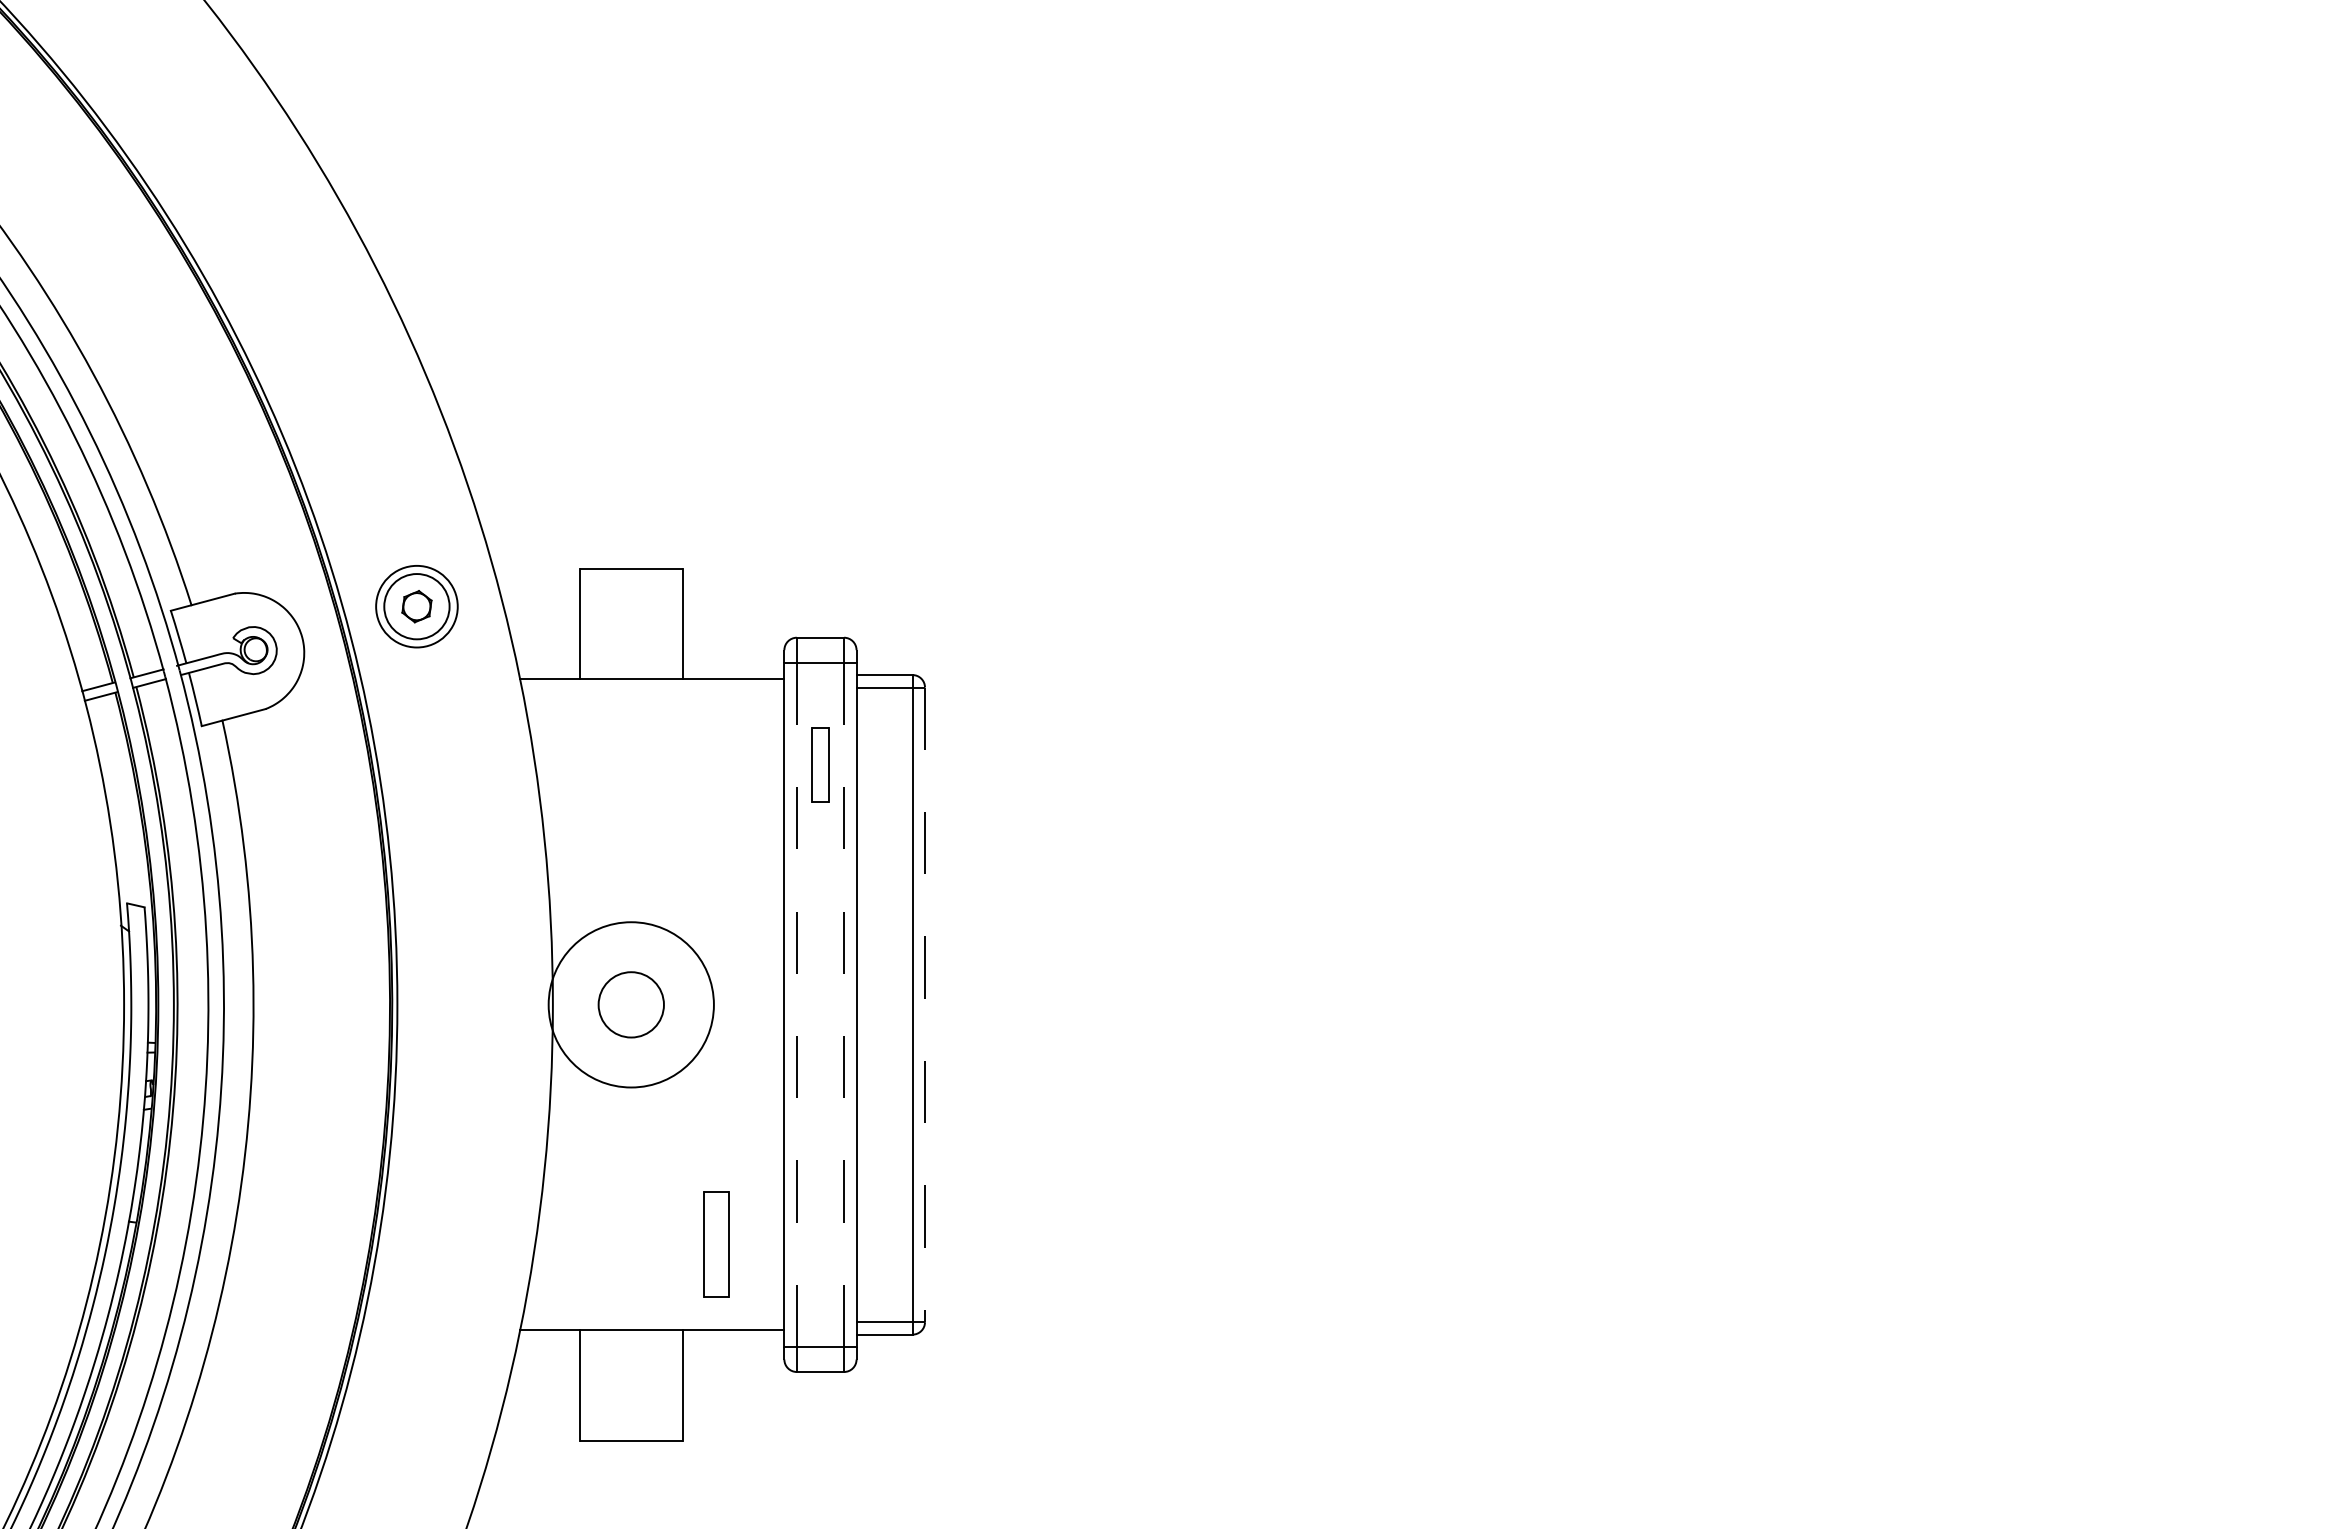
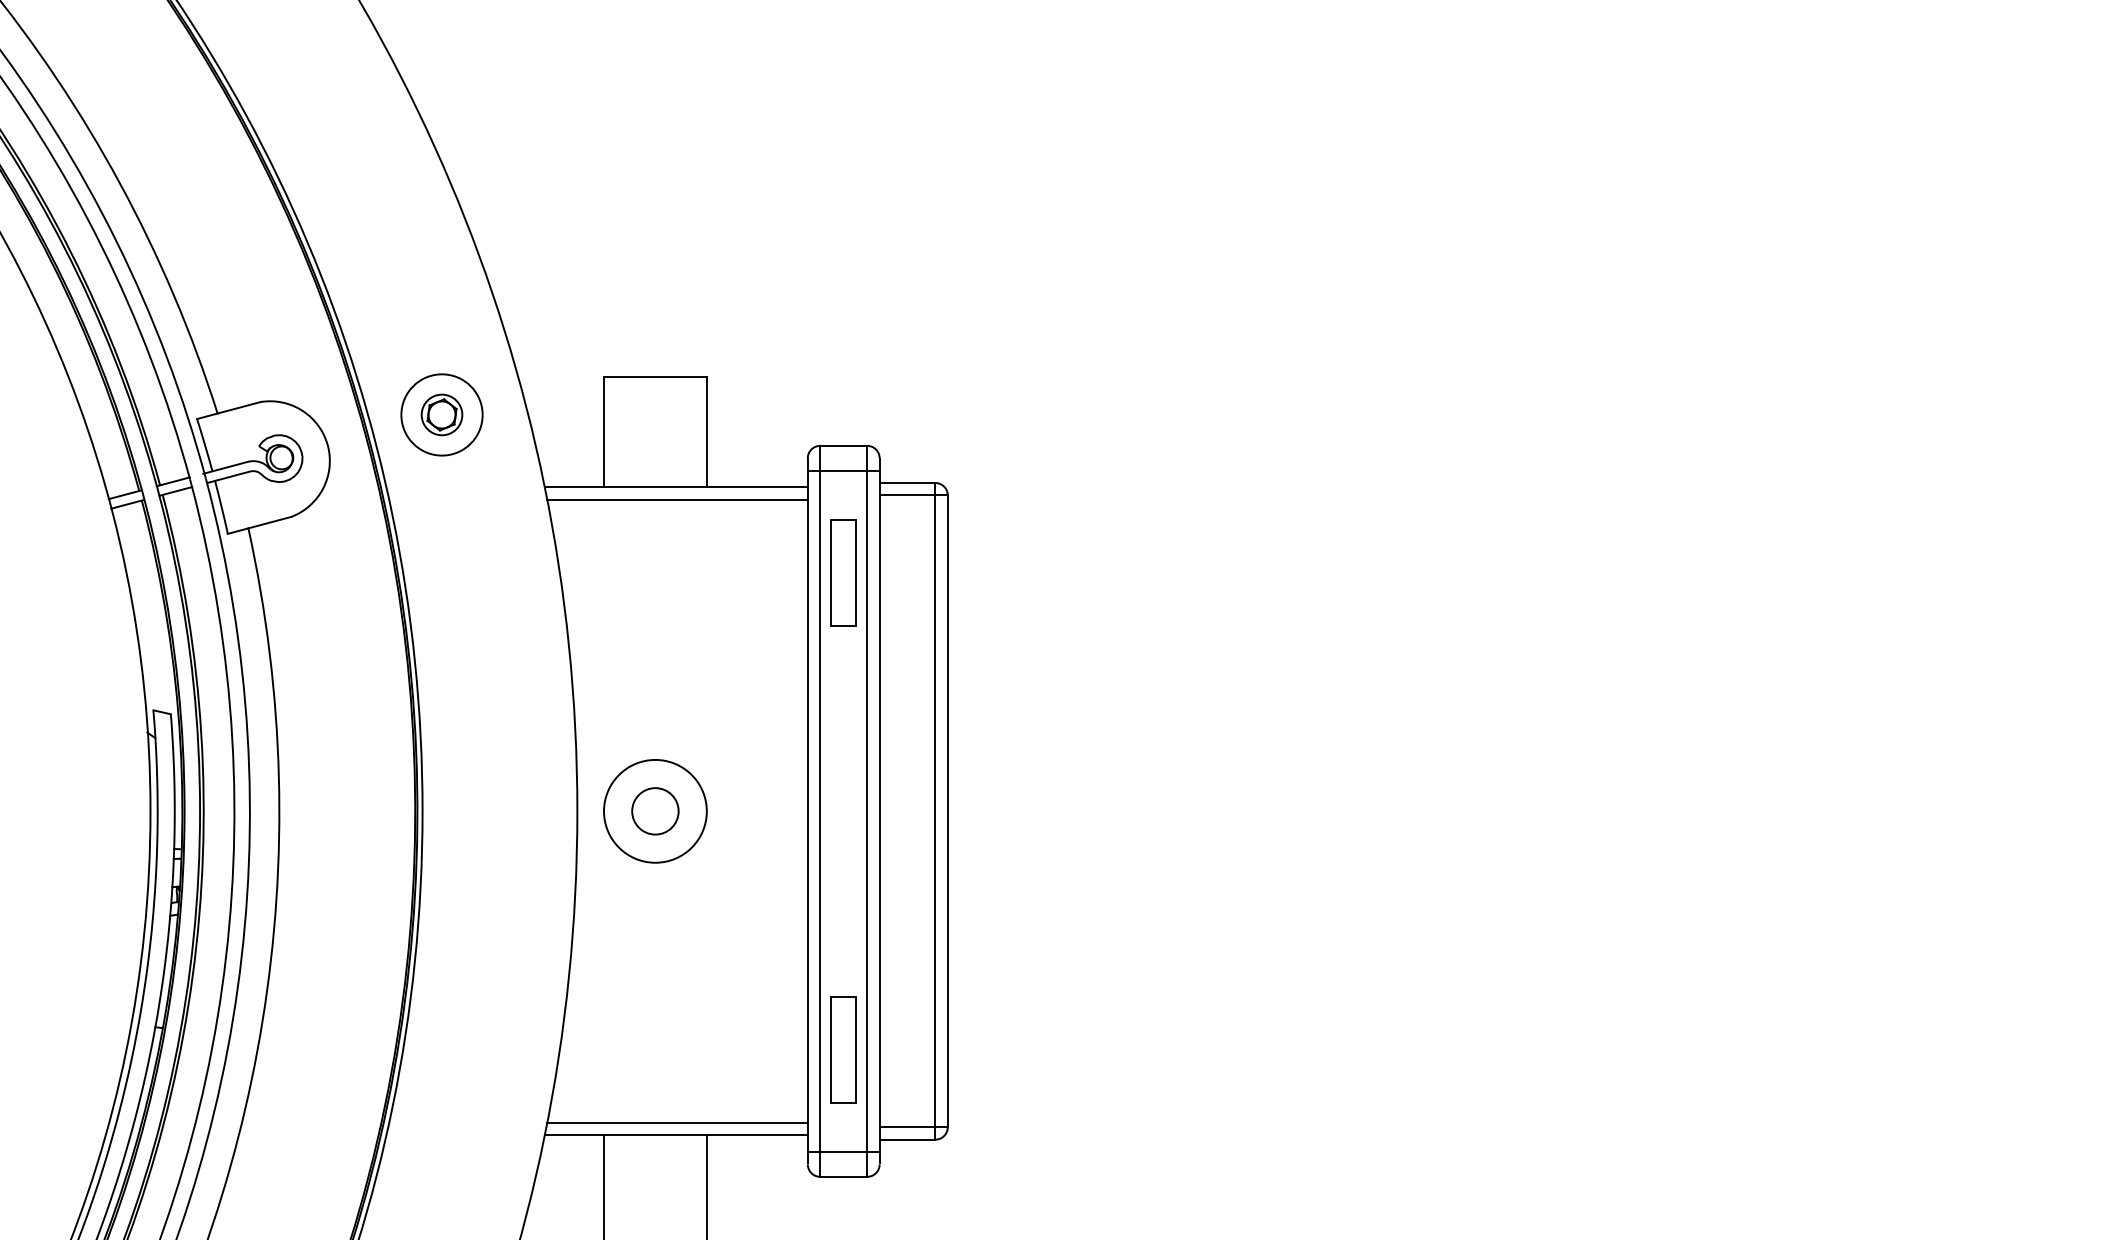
circle: (416, 606) -> (441, 414), size x0.62
line: (653, 691) -> (677, 499), added
part: (820, 764) -> (843, 572), size x1.43
circle: (630, 1004) -> (654, 810), size x0.62
circle: (630, 1004) -> (654, 810), size x0.71
line: (844, 1004) -> (867, 810), dashed -> solid
line: (796, 1005) -> (819, 811), dashed -> solid
line: (925, 1005) -> (948, 811), dashed -> solid
part: (716, 1244) -> (843, 1049), moved
line: (653, 1317) -> (677, 1122), added

